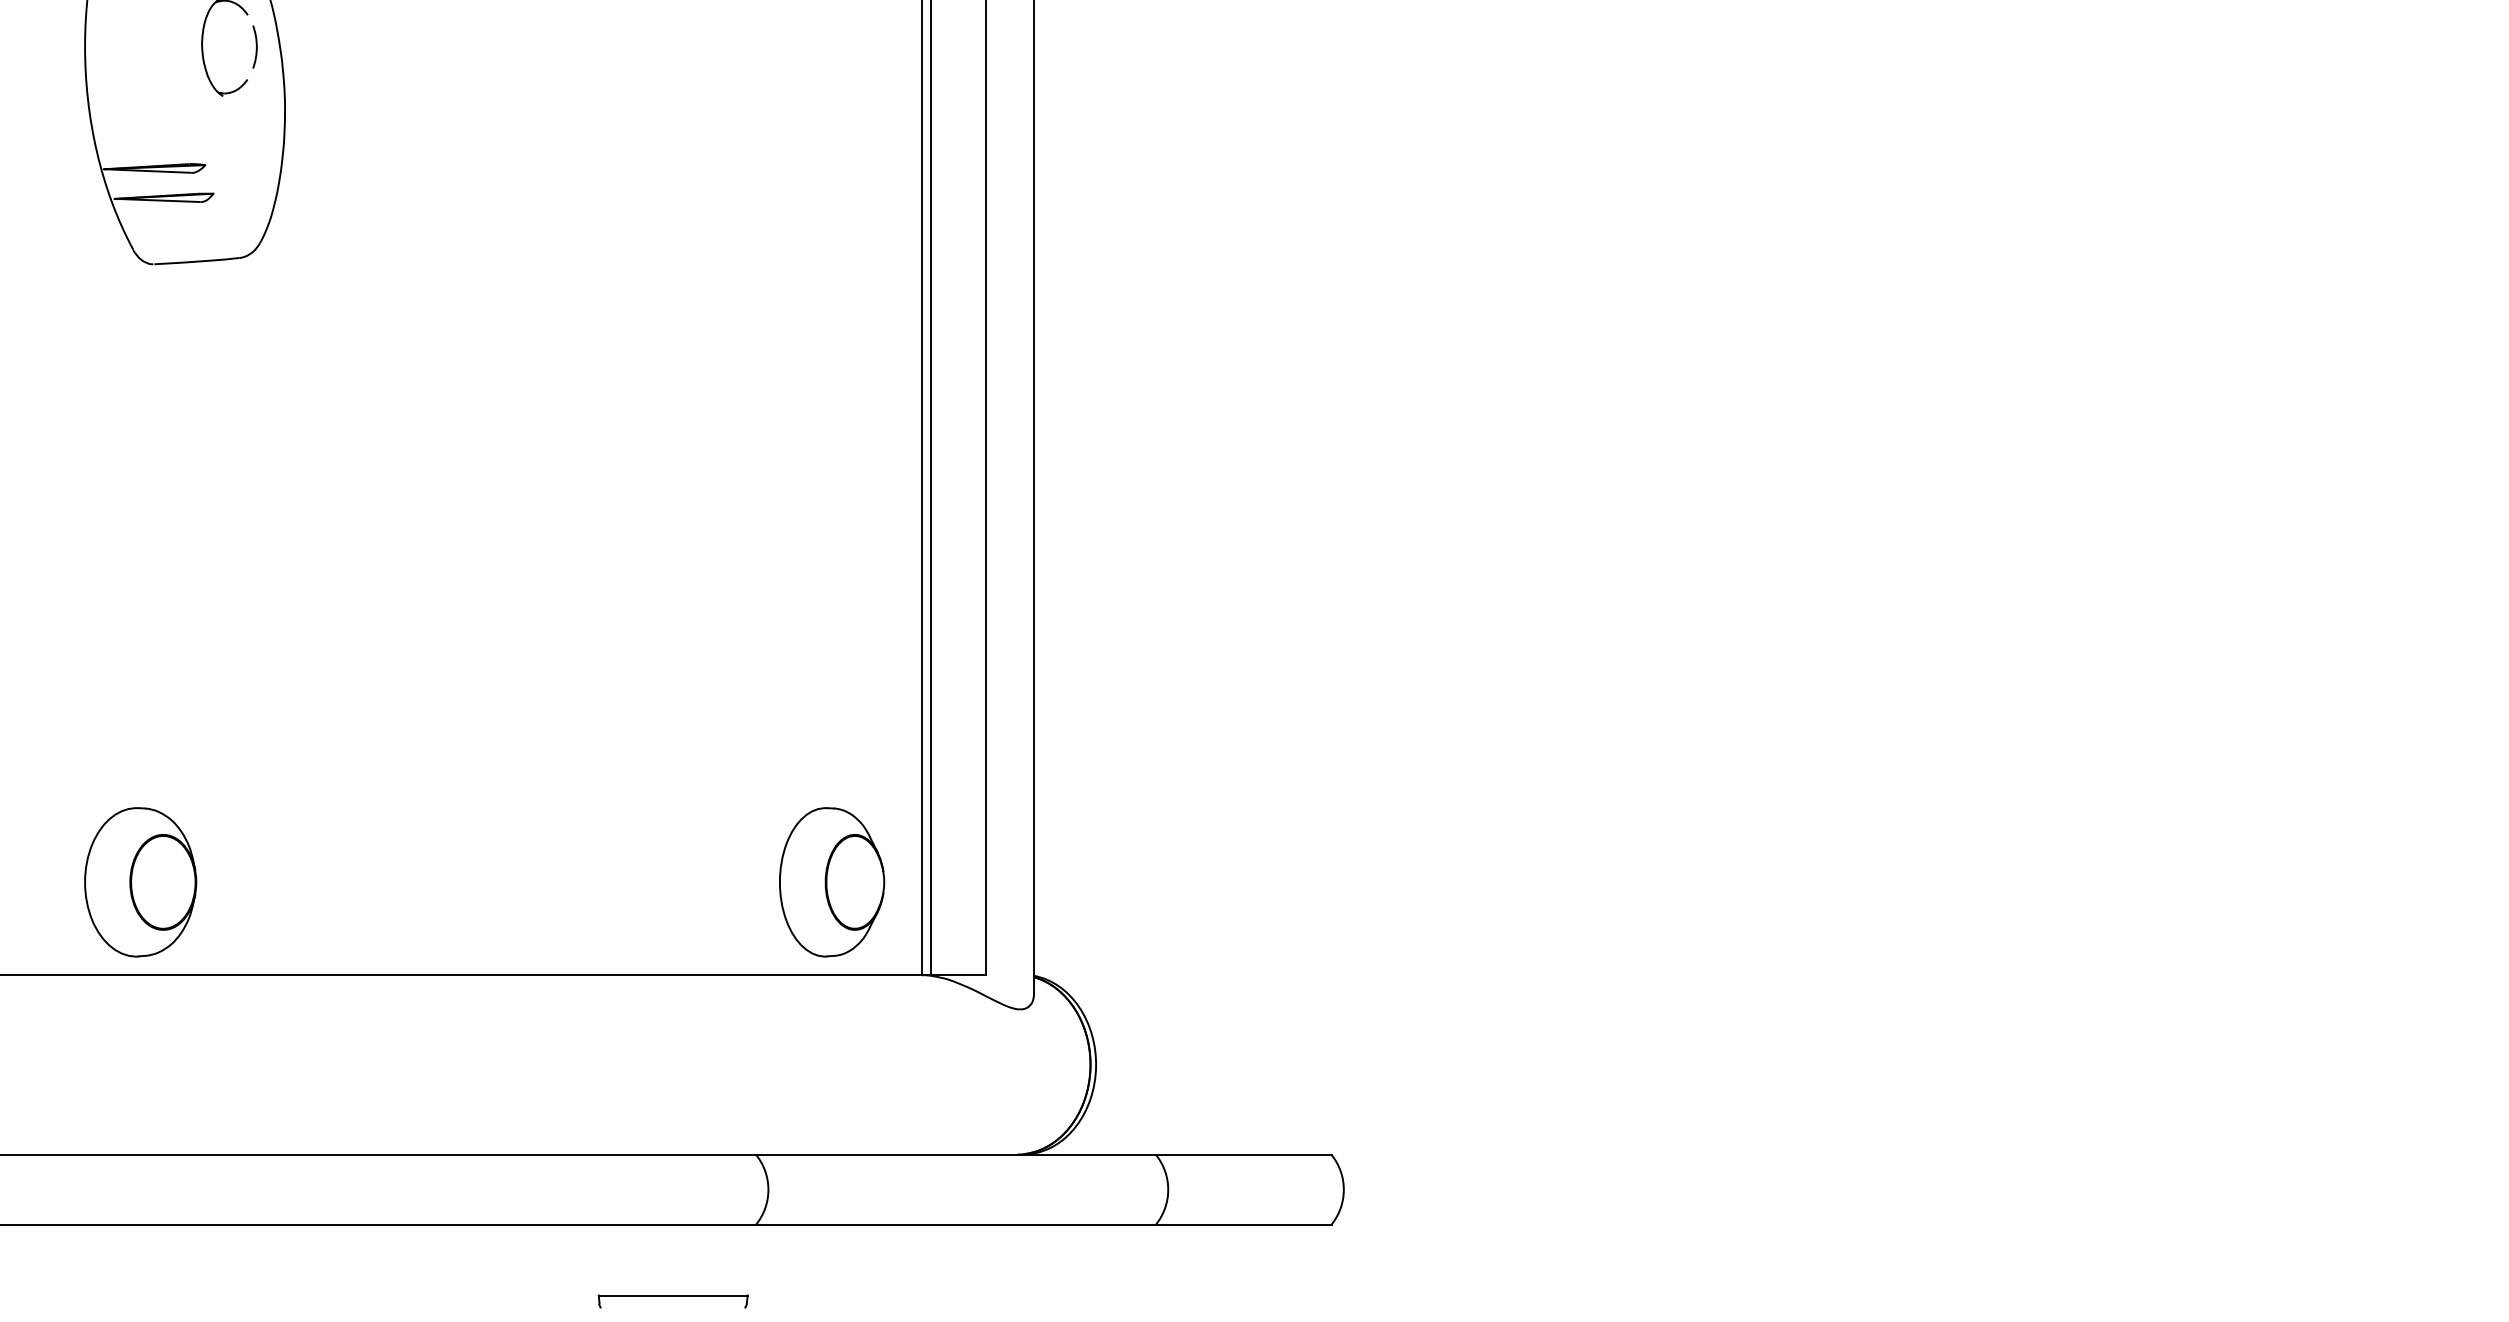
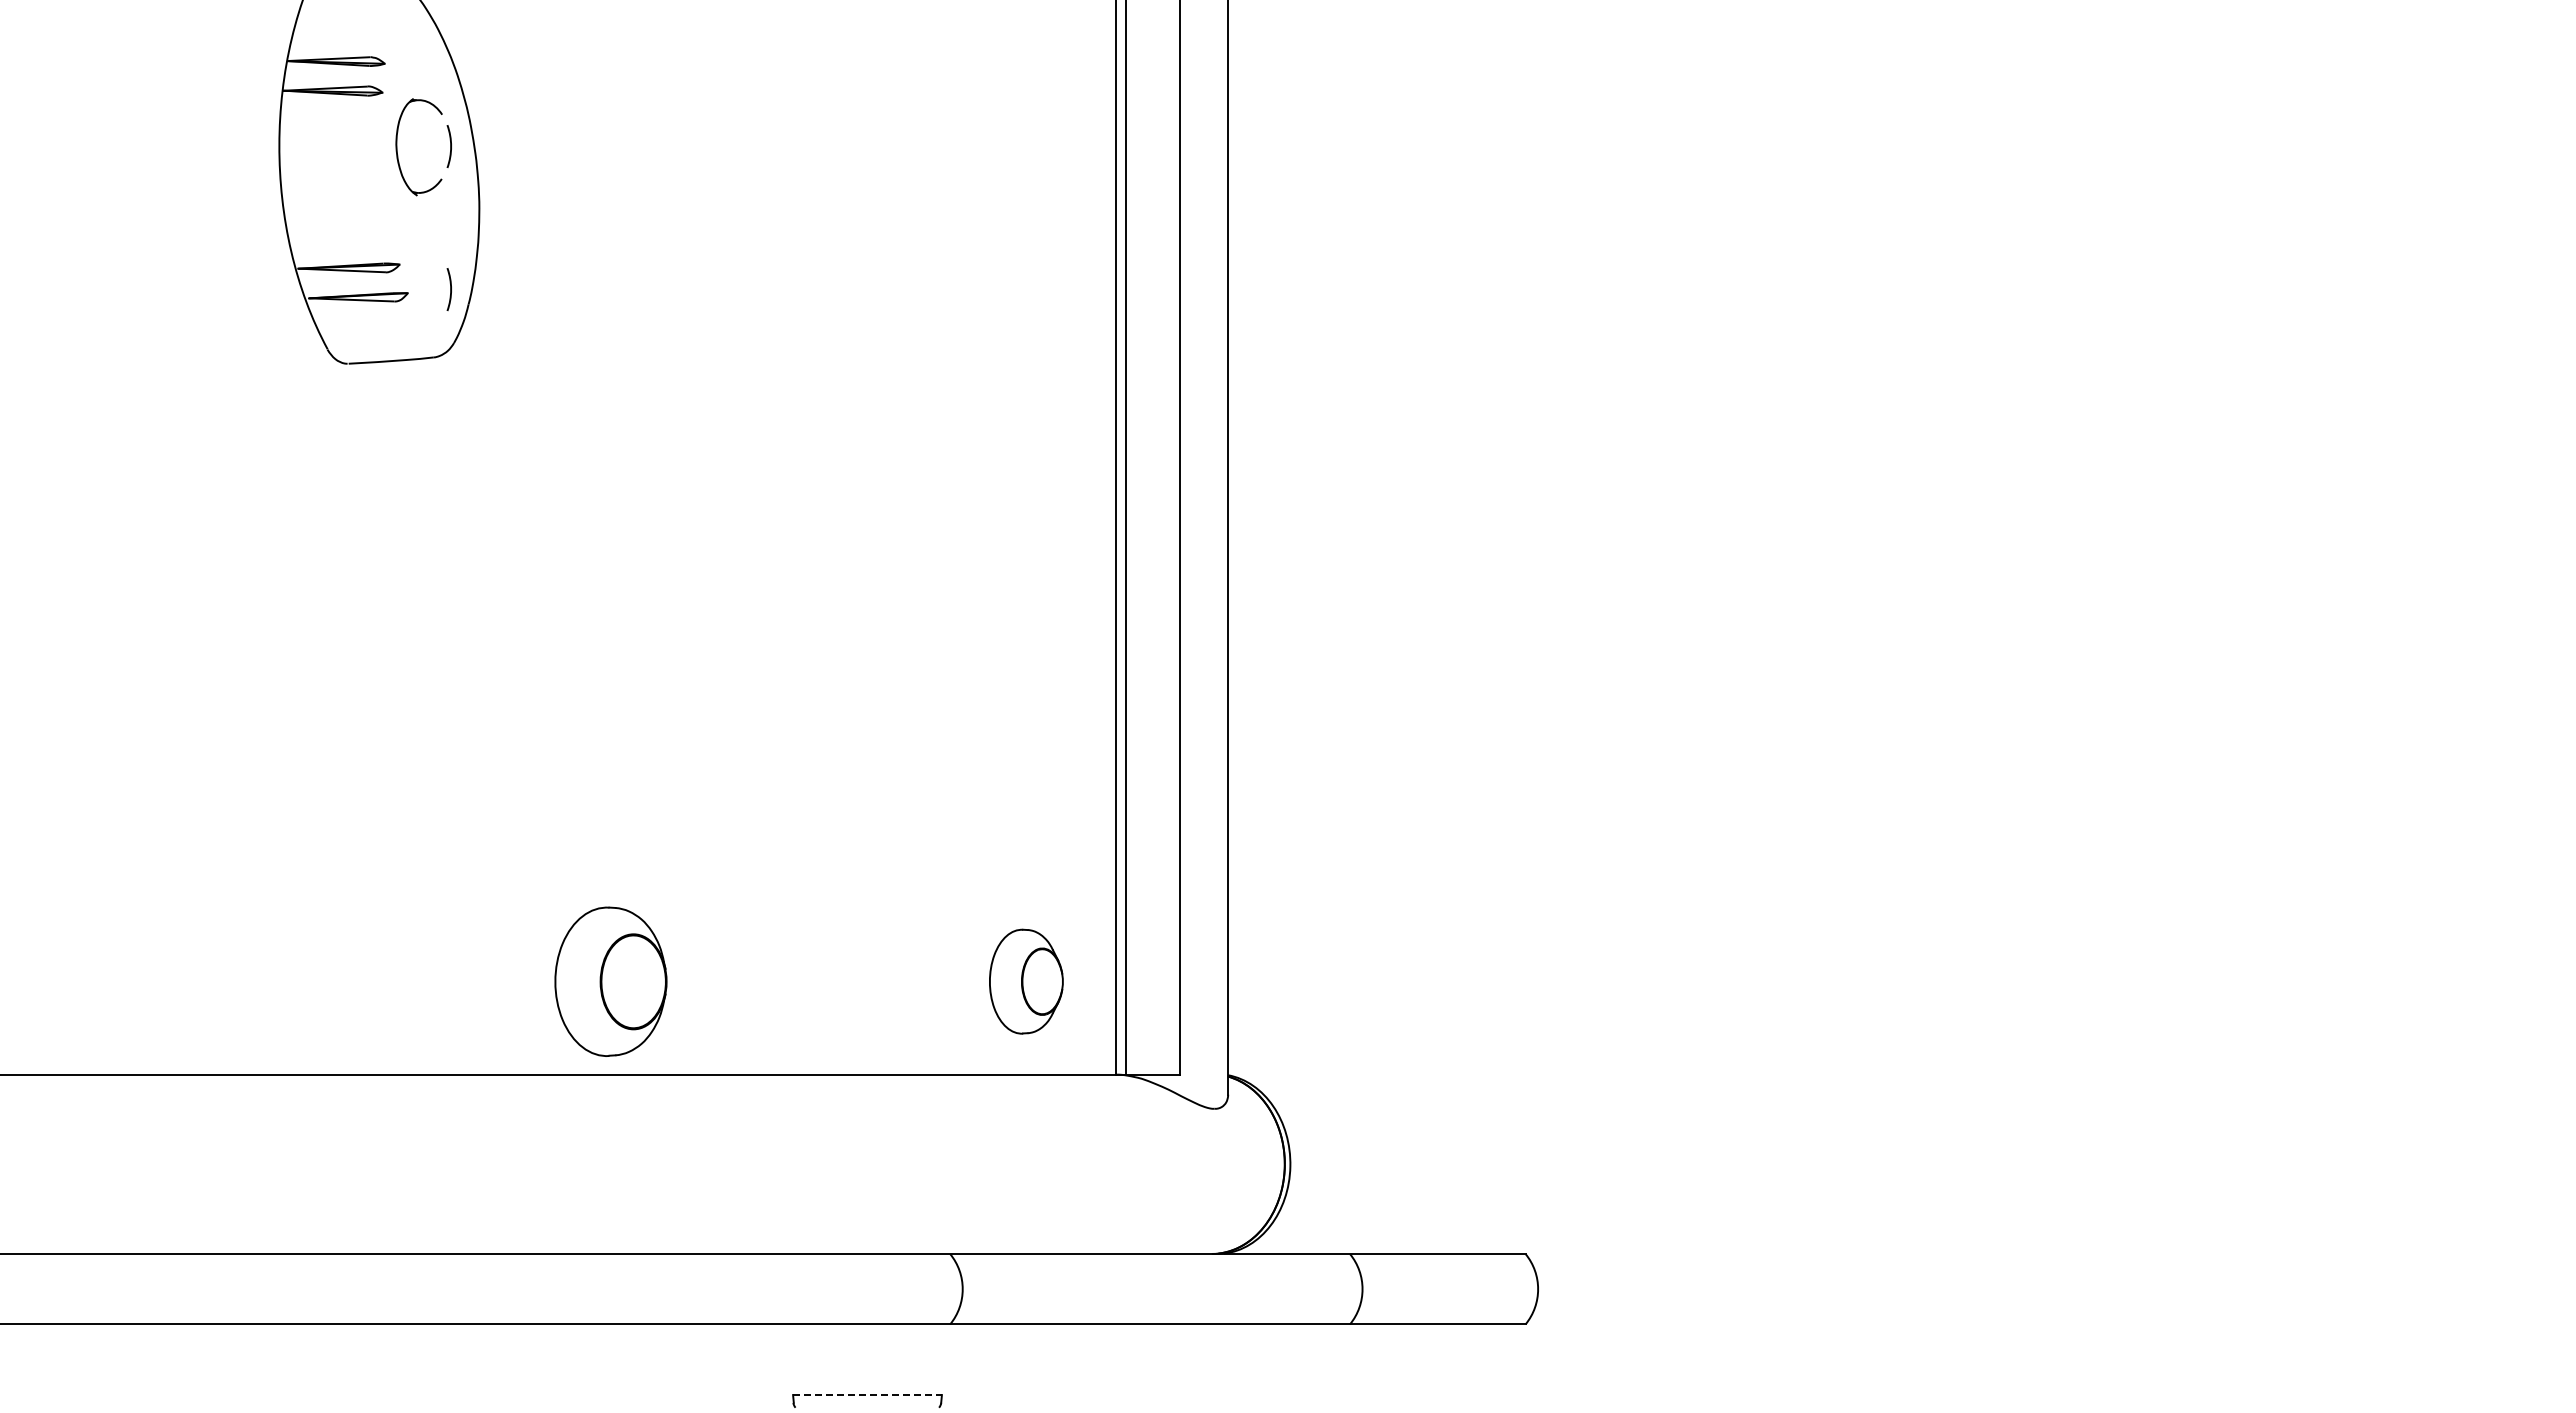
arc: (256, 190) -> (450, 289), added
part: (140, 882) -> (610, 981), moved
part: (832, 882) -> (1026, 981), size x0.7
line: (674, 1296) -> (868, 1395), solid -> dashed

